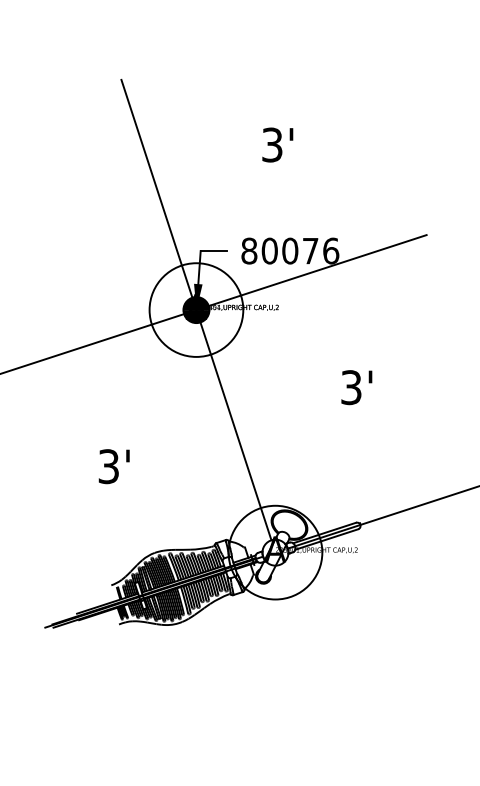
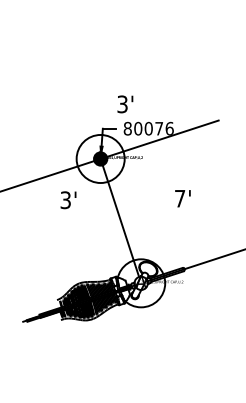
text: (278, 145) -> (125, 104), moved
line: (157, 188) -> (80, 96), removed
text: (352, 387) -> (180, 198), 3' -> 7'
text: (114, 467) -> (68, 200), moved

